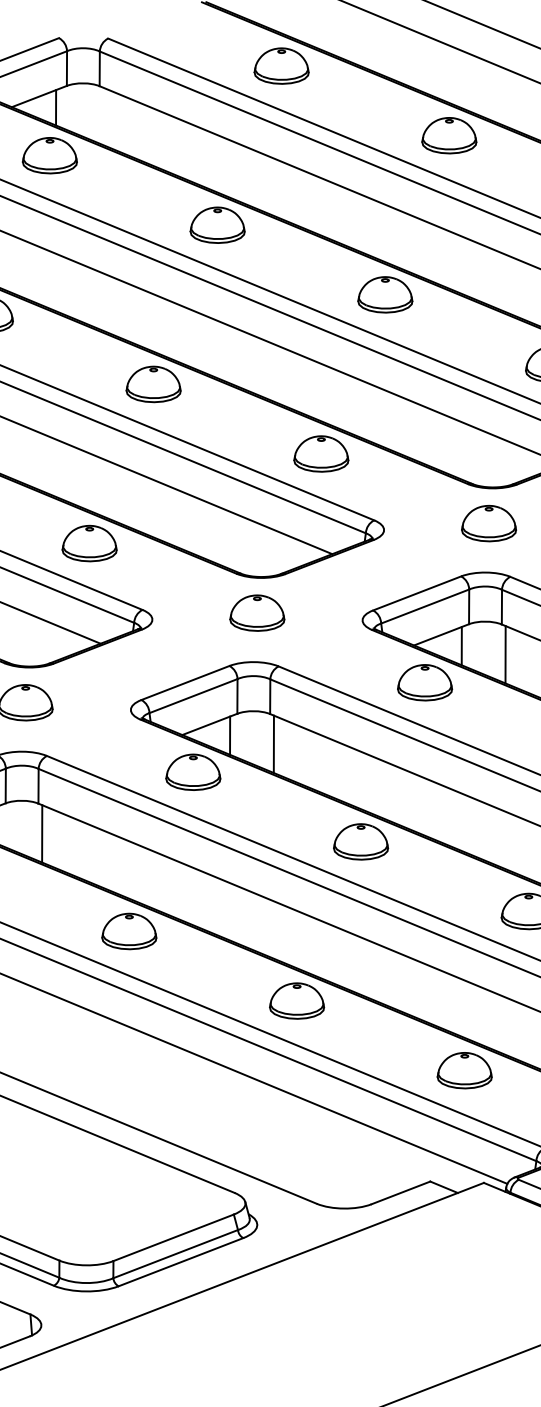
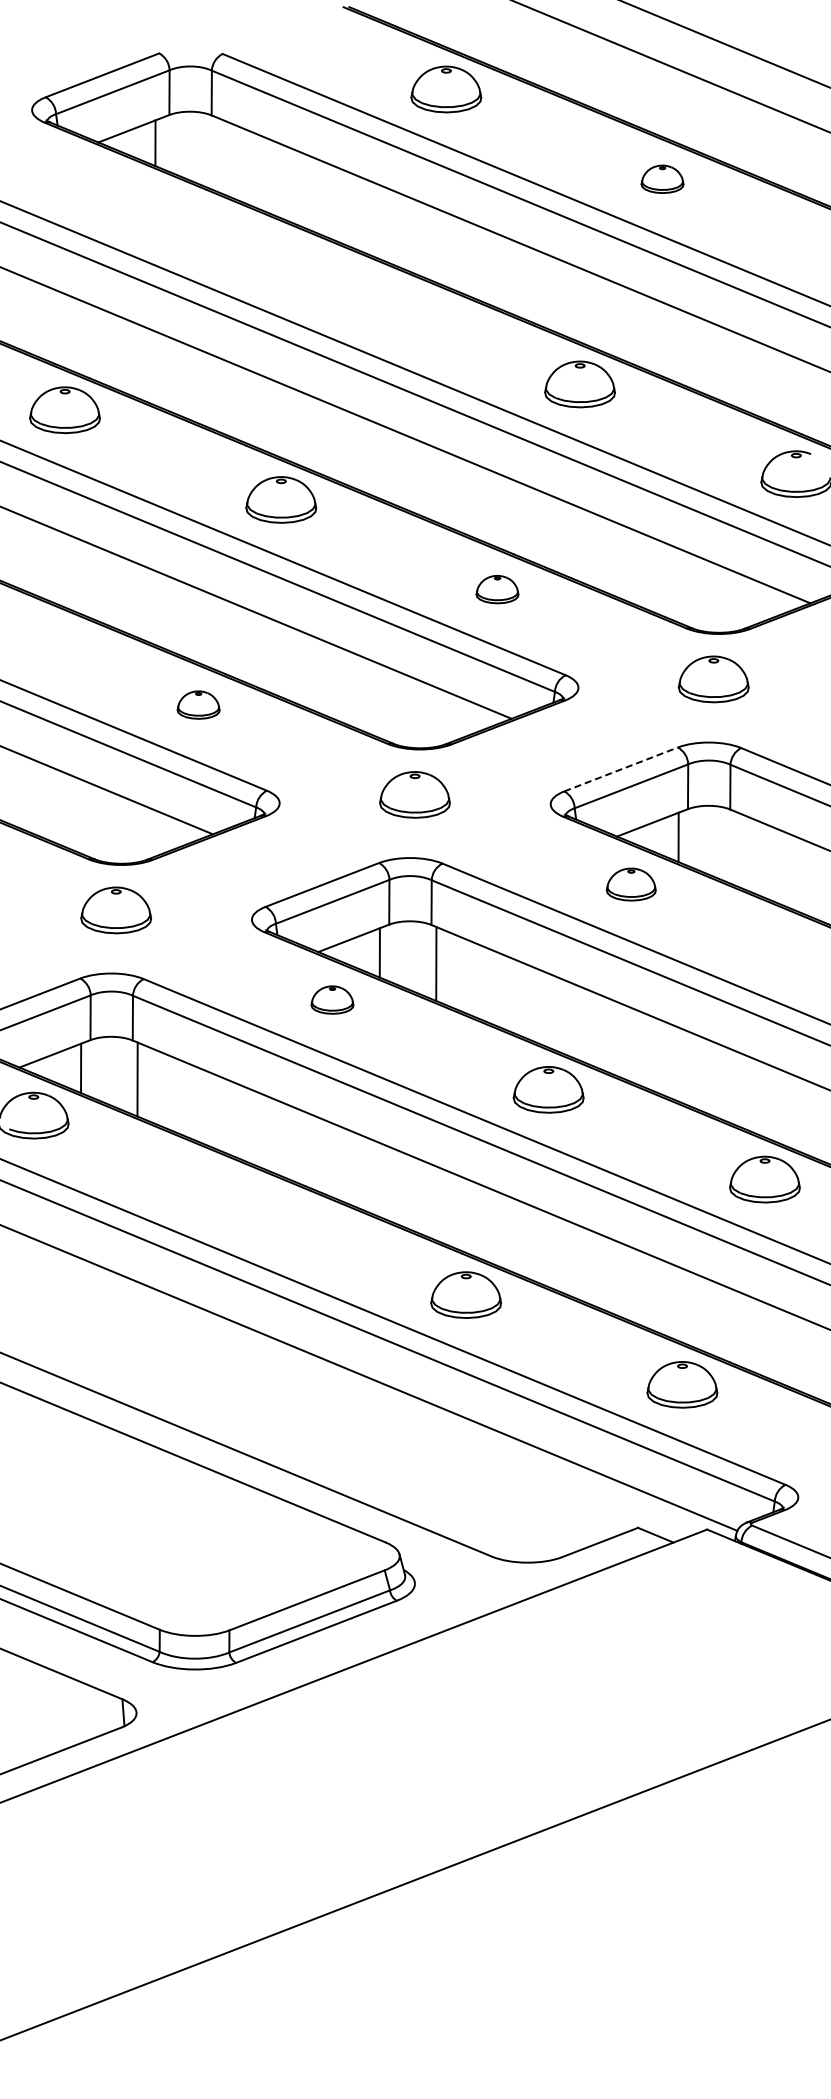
part: (449, 135) -> (662, 179), size x0.6
part: (49, 155) -> (147, 204), removed
part: (217, 225) -> (363, 294), removed
part: (321, 453) -> (497, 589), size x0.6
part: (89, 543) -> (198, 704), size x0.6
line: (417, 593) -> (621, 769), solid -> dashed
line: (505, 654) -> (734, 848), removed
part: (425, 682) -> (631, 884), size x0.7
part: (193, 771) -> (332, 999), size x0.6
part: (129, 931) -> (249, 1205), removed

